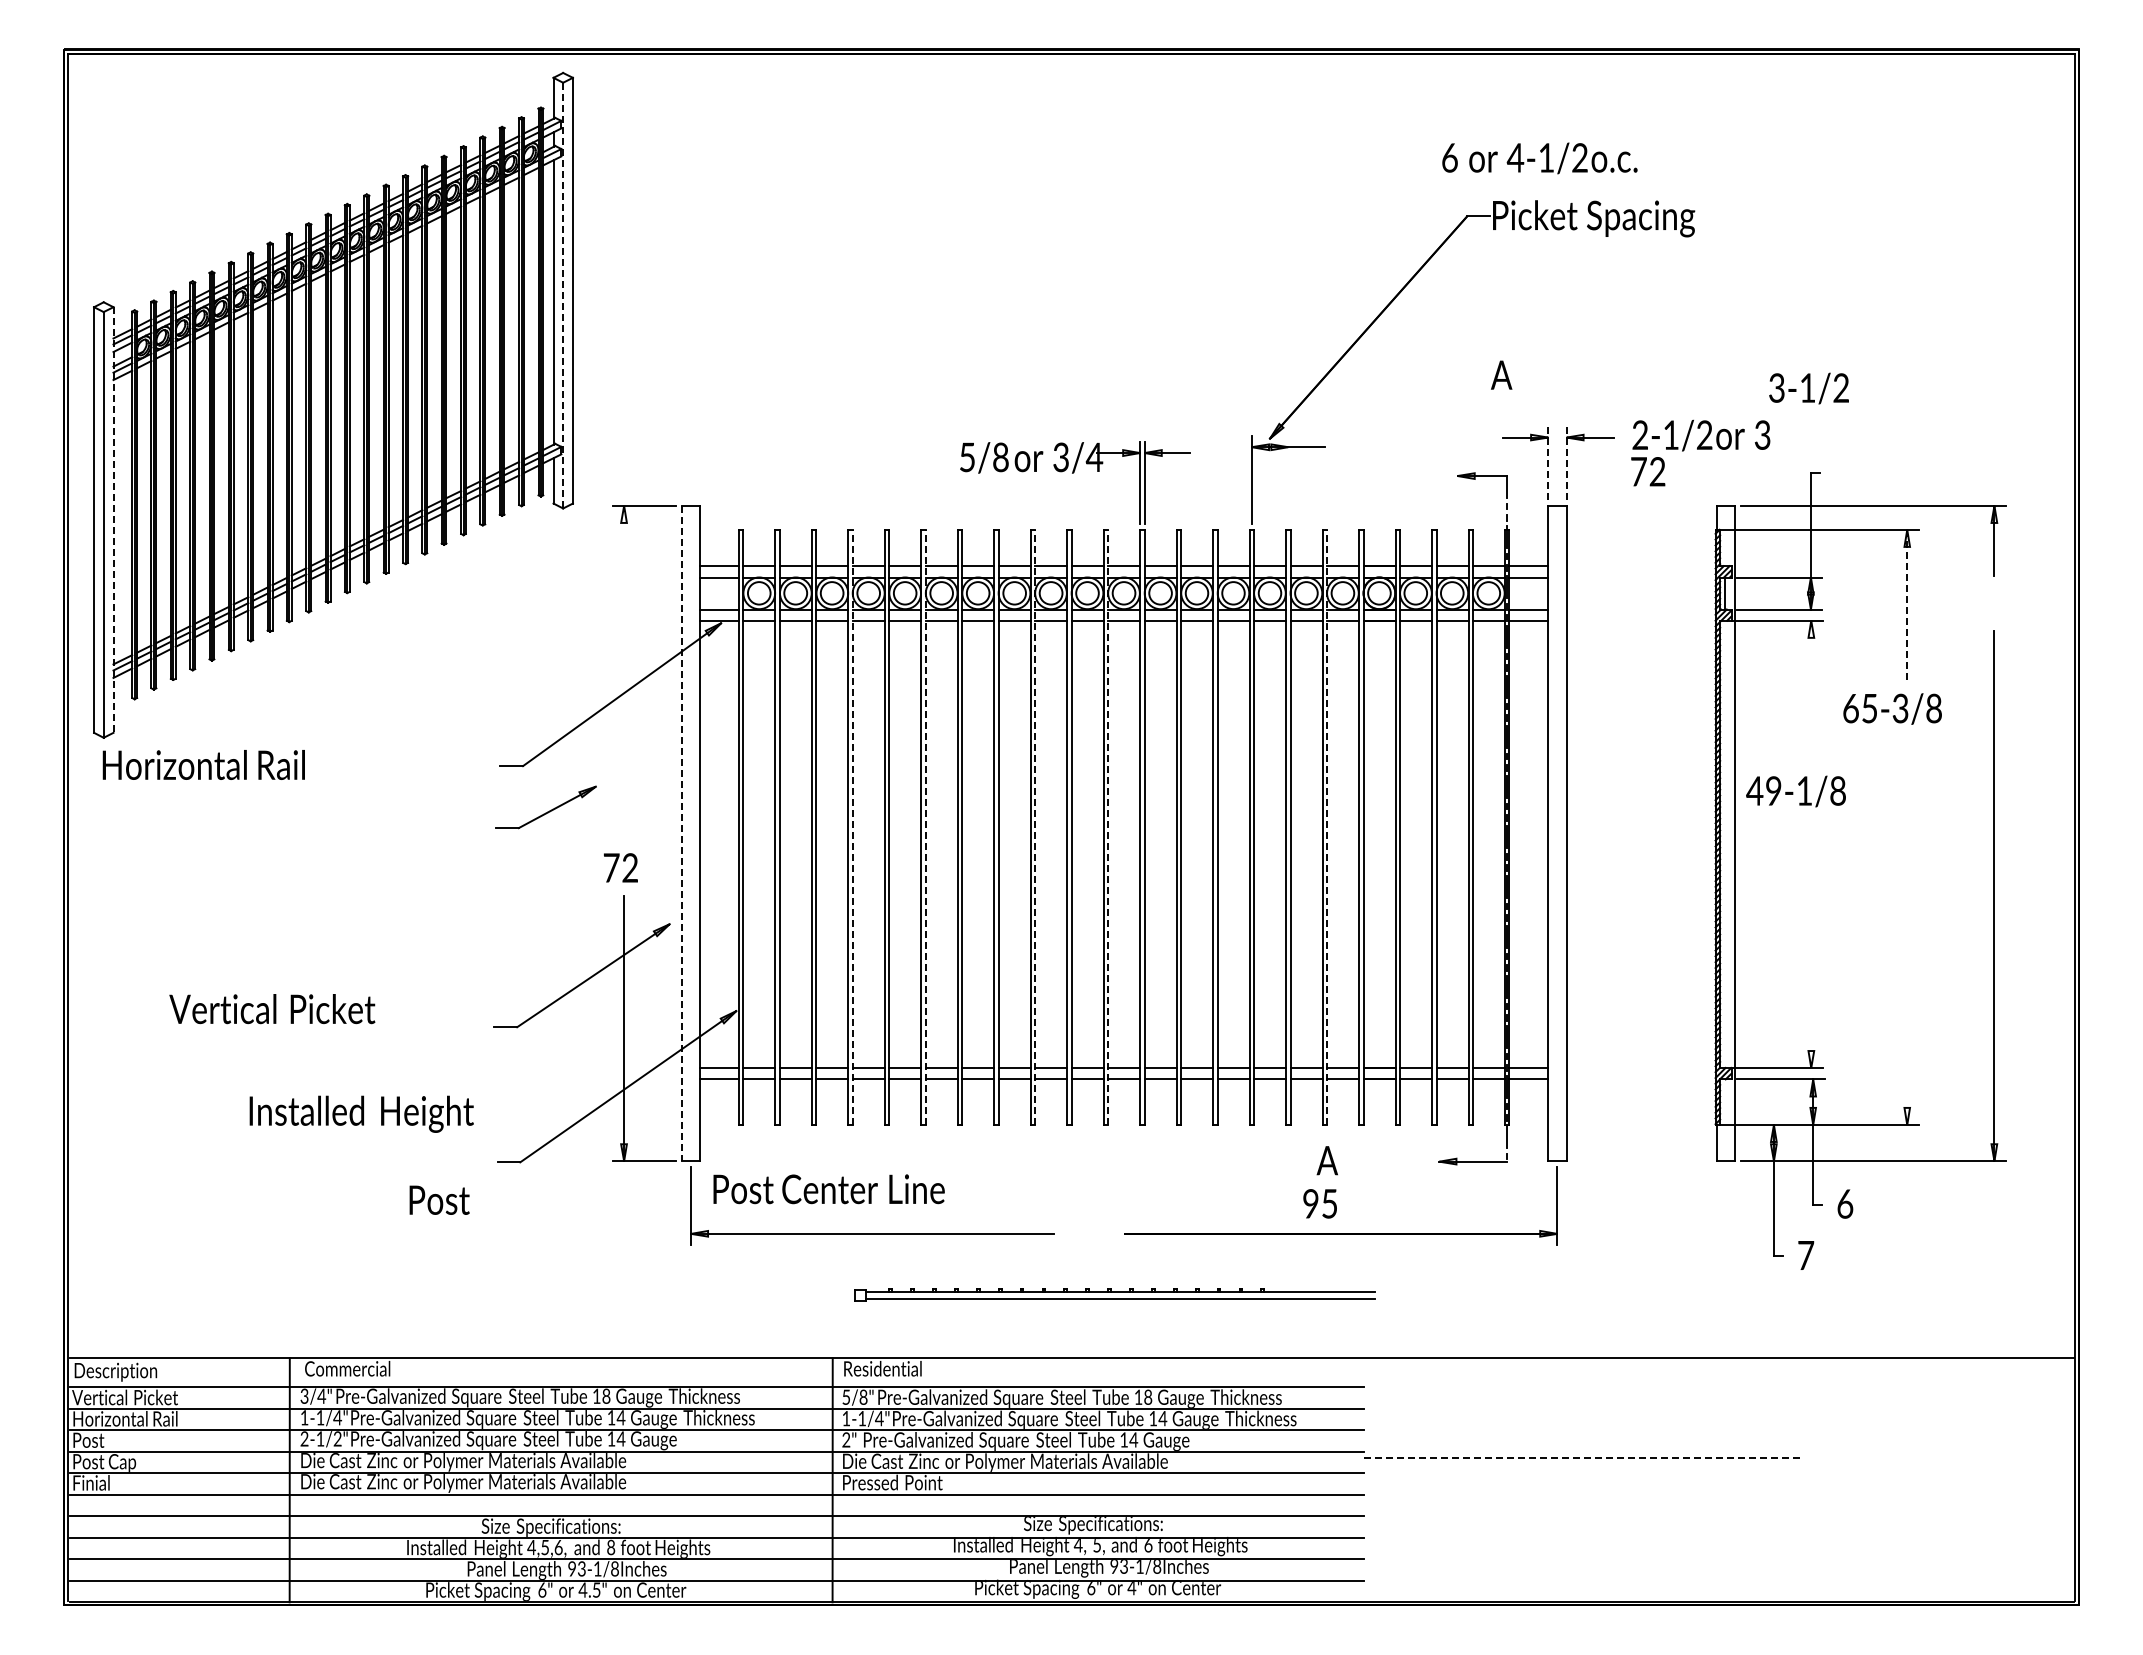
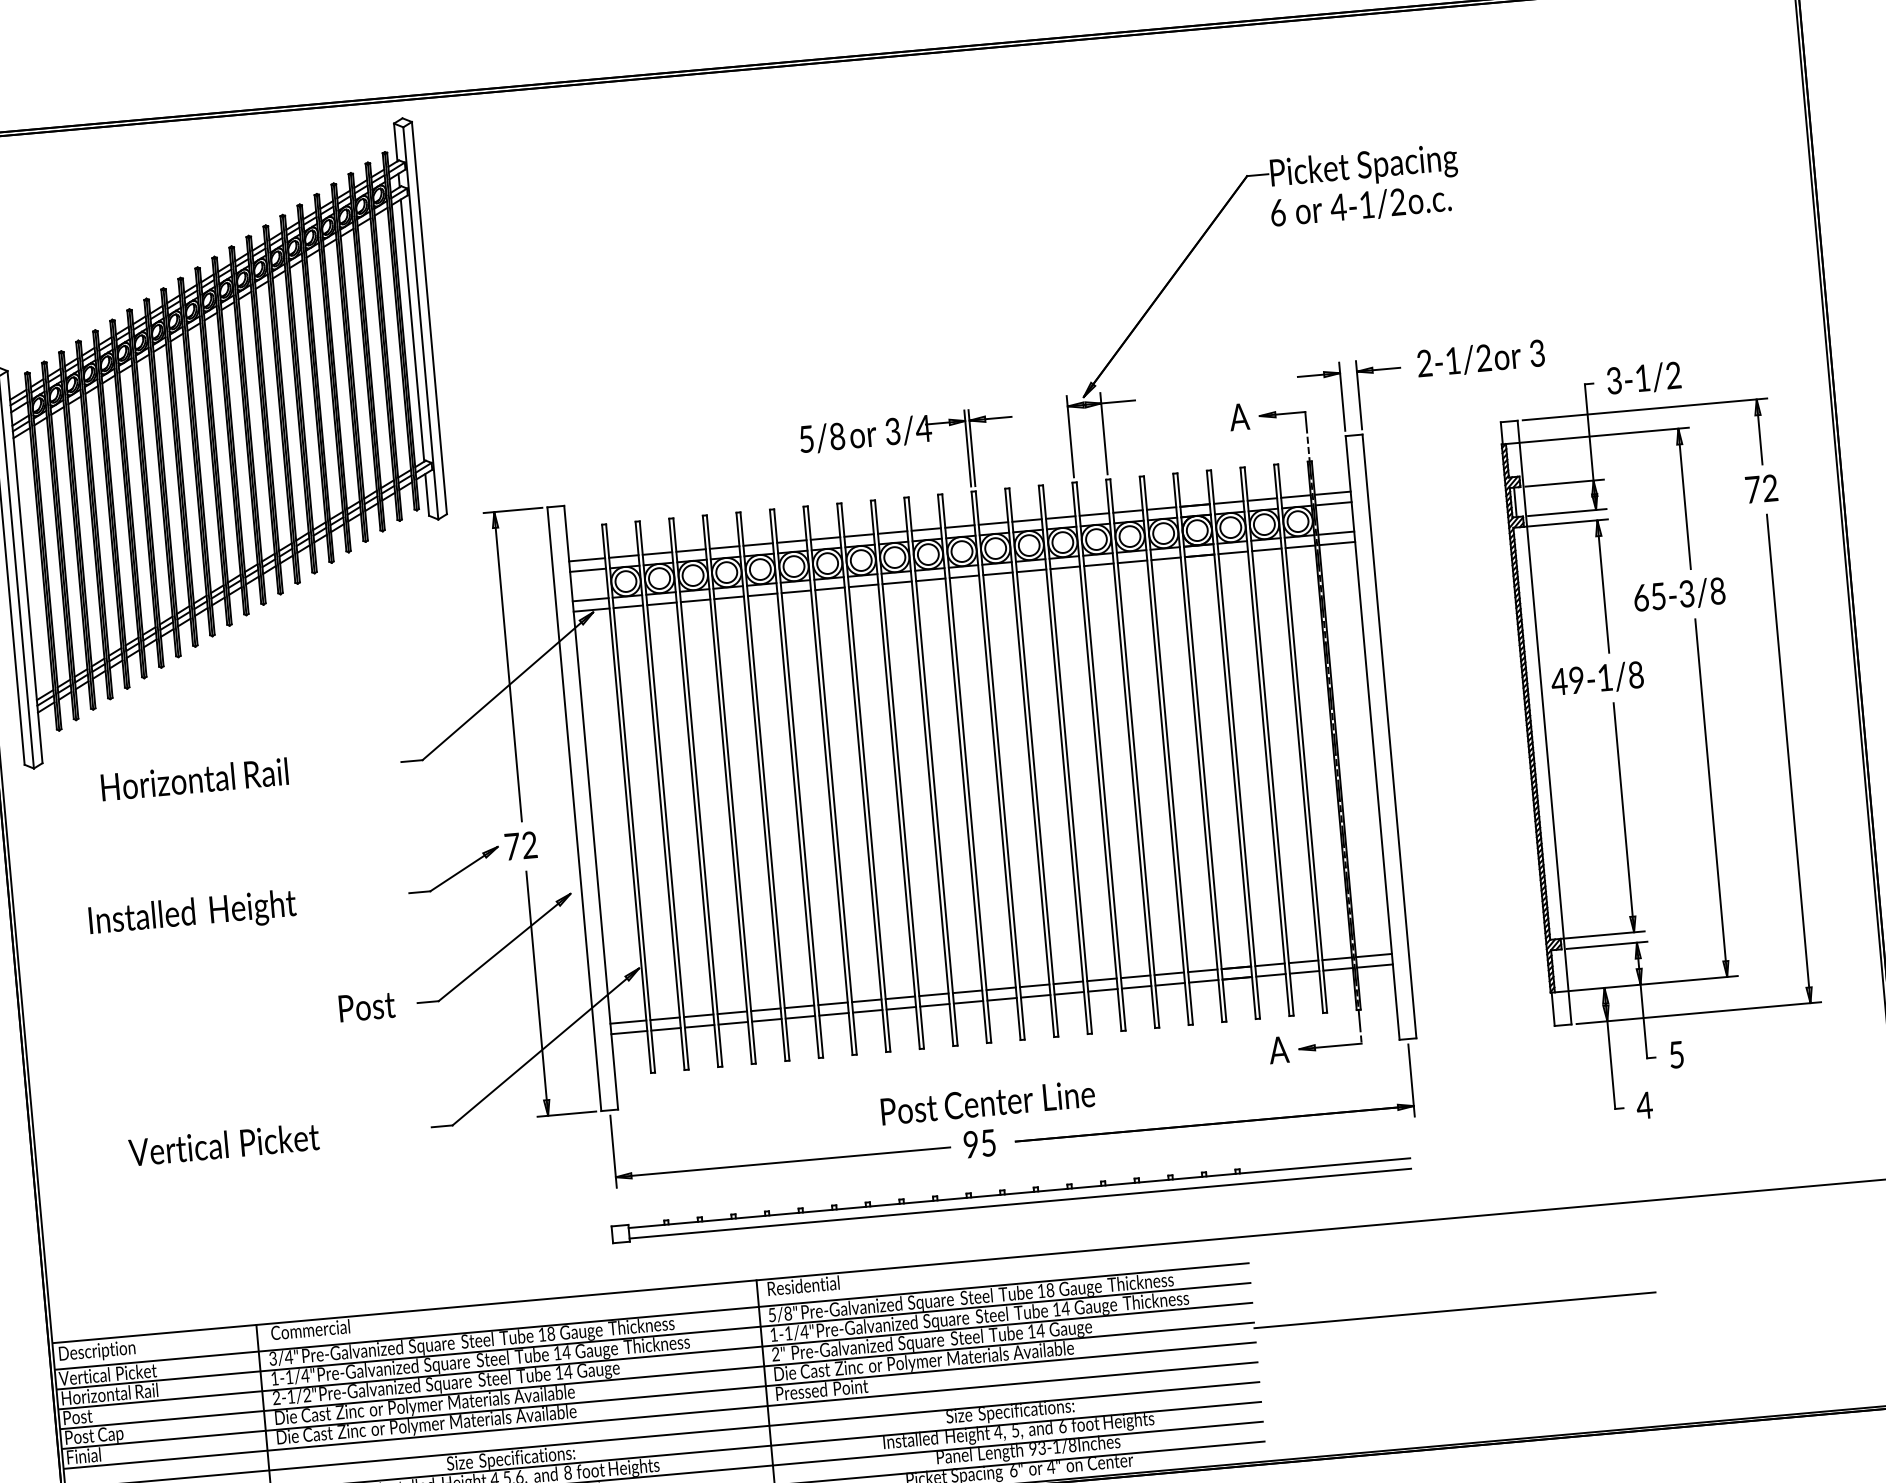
text: (1539, 158) -> (1360, 206), moved
line: (563, 295) -> (421, 323), dashed -> solid
text: (1501, 374) -> (1239, 416), moved
text: (1808, 388) -> (1643, 378), moved
line: (1548, 463) -> (1342, 397), dashed -> solid
line: (1566, 463) -> (1358, 395), dashed -> solid
text: (1648, 471) -> (1761, 488), moved
line: (1288, 479) -> (1104, 433), added
line: (113, 520) -> (25, 567), dashed -> solid
line: (1907, 606) -> (1684, 499), dashed -> solid
line: (624, 673) -> (508, 666), added
line: (1811, 692) -> (1603, 586), added
text: (203, 764) -> (194, 779), moved
part: (545, 807) -> (453, 870), moved
line: (852, 827) -> (731, 789), dashed -> solid
line: (925, 827) -> (798, 783), dashed -> solid
line: (1035, 827) -> (899, 774), dashed -> solid
line: (1108, 827) -> (966, 768), dashed -> solid
line: (1327, 827) -> (1168, 750), dashed -> solid
line: (681, 833) -> (574, 809), dashed -> solid
line: (1907, 930) -> (1711, 797), added
line: (1811, 943) -> (1624, 817), added
text: (272, 1009) -> (224, 1145), moved
text: (361, 1113) -> (192, 913), moved
text: (1326, 1160) -> (1278, 1050), moved
text: (828, 1189) -> (987, 1102), moved
text: (439, 1199) -> (366, 1005), moved
text: (1319, 1203) -> (979, 1143), moved
text: (1845, 1203) -> (1676, 1054), 6 -> 5
text: (1805, 1255) -> (1644, 1105), 7 -> 4
part: (1114, 1294) -> (1010, 1198), size x1.67
line: (1582, 1457) -> (1455, 1309), dashed -> solid

